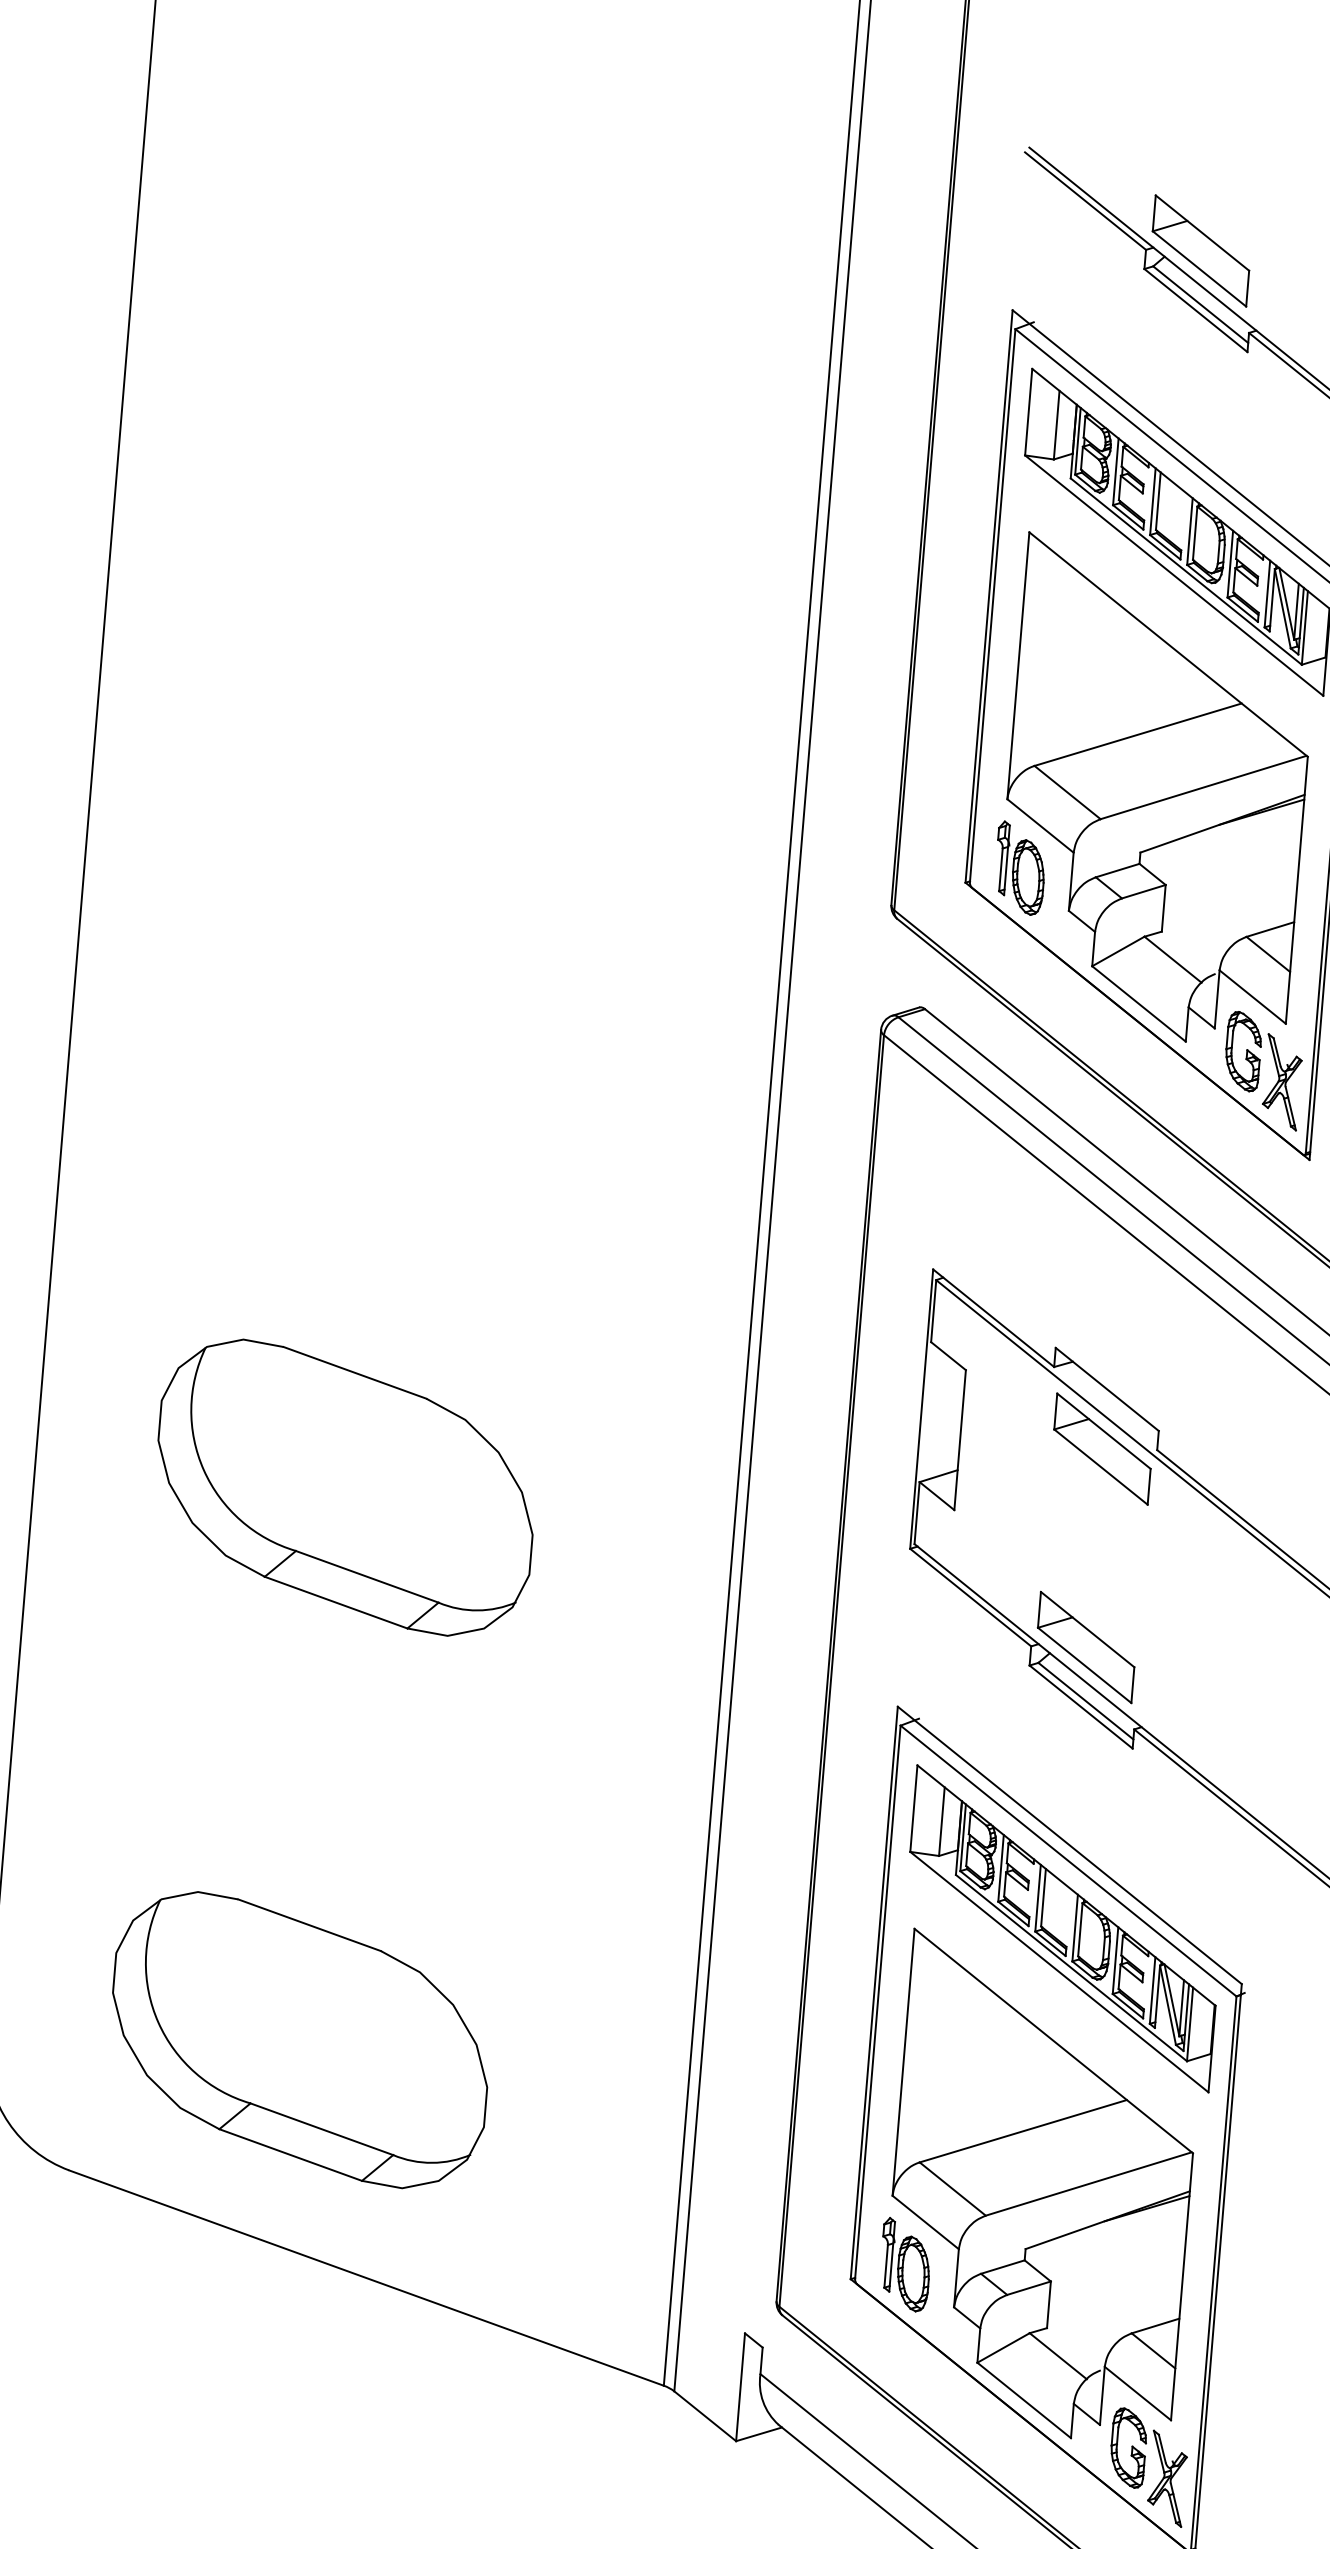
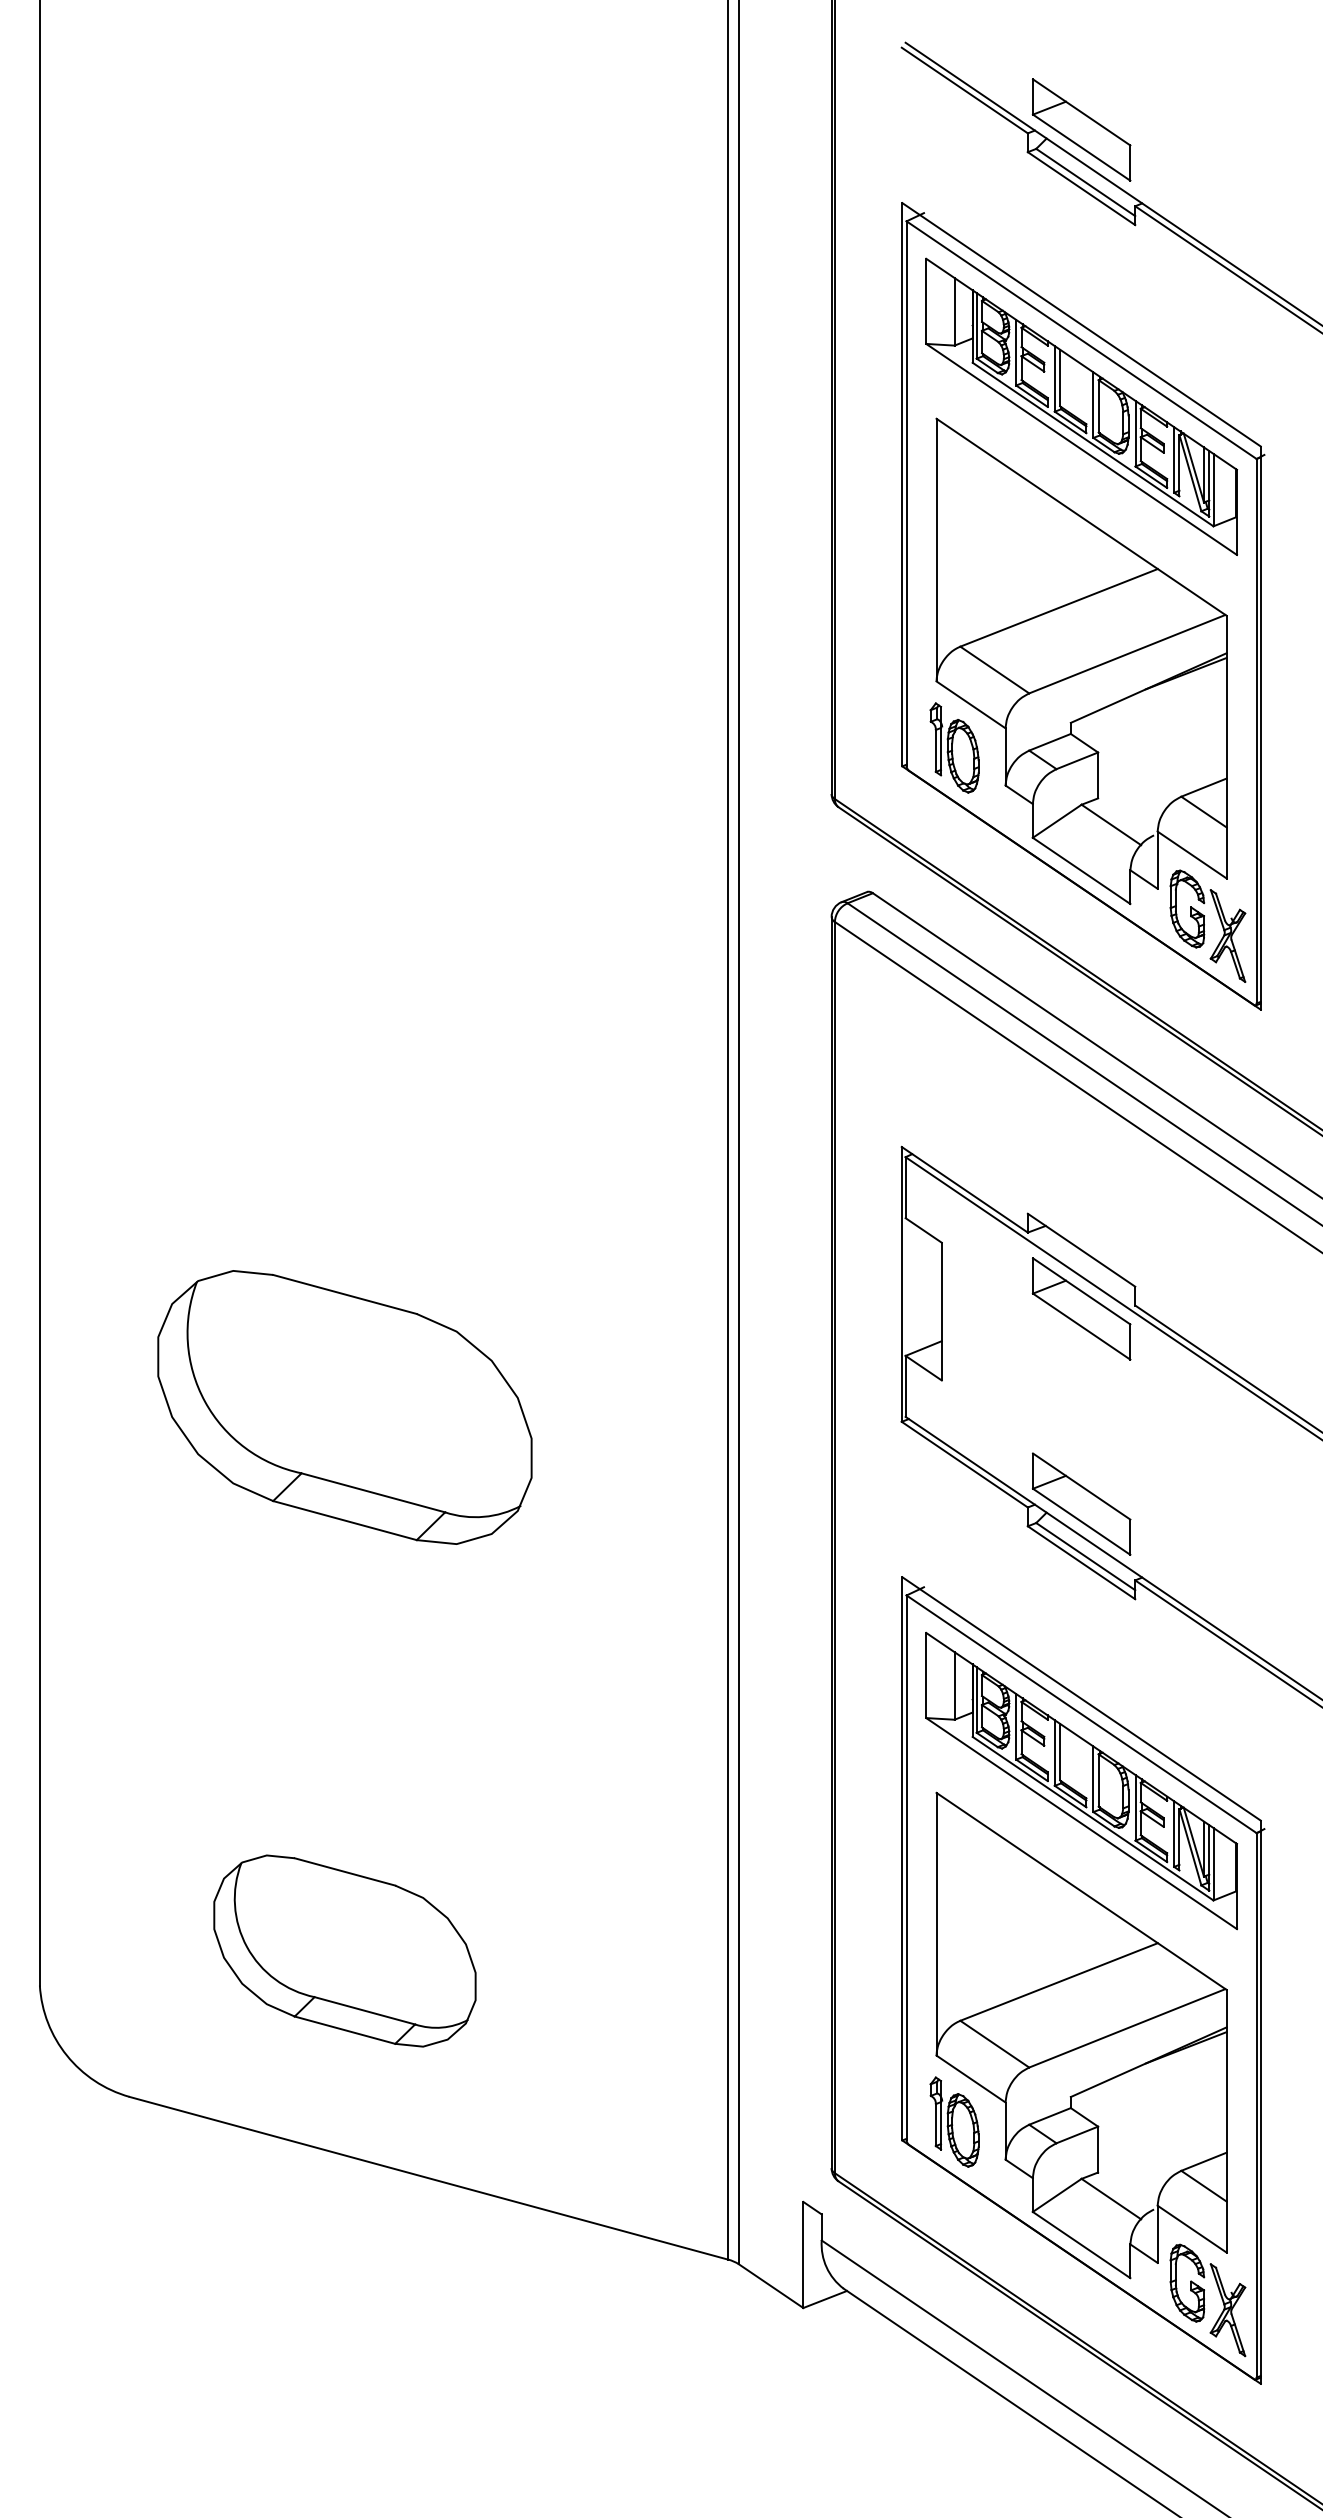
part: (299, 2039) -> (344, 1950), size x0.7

